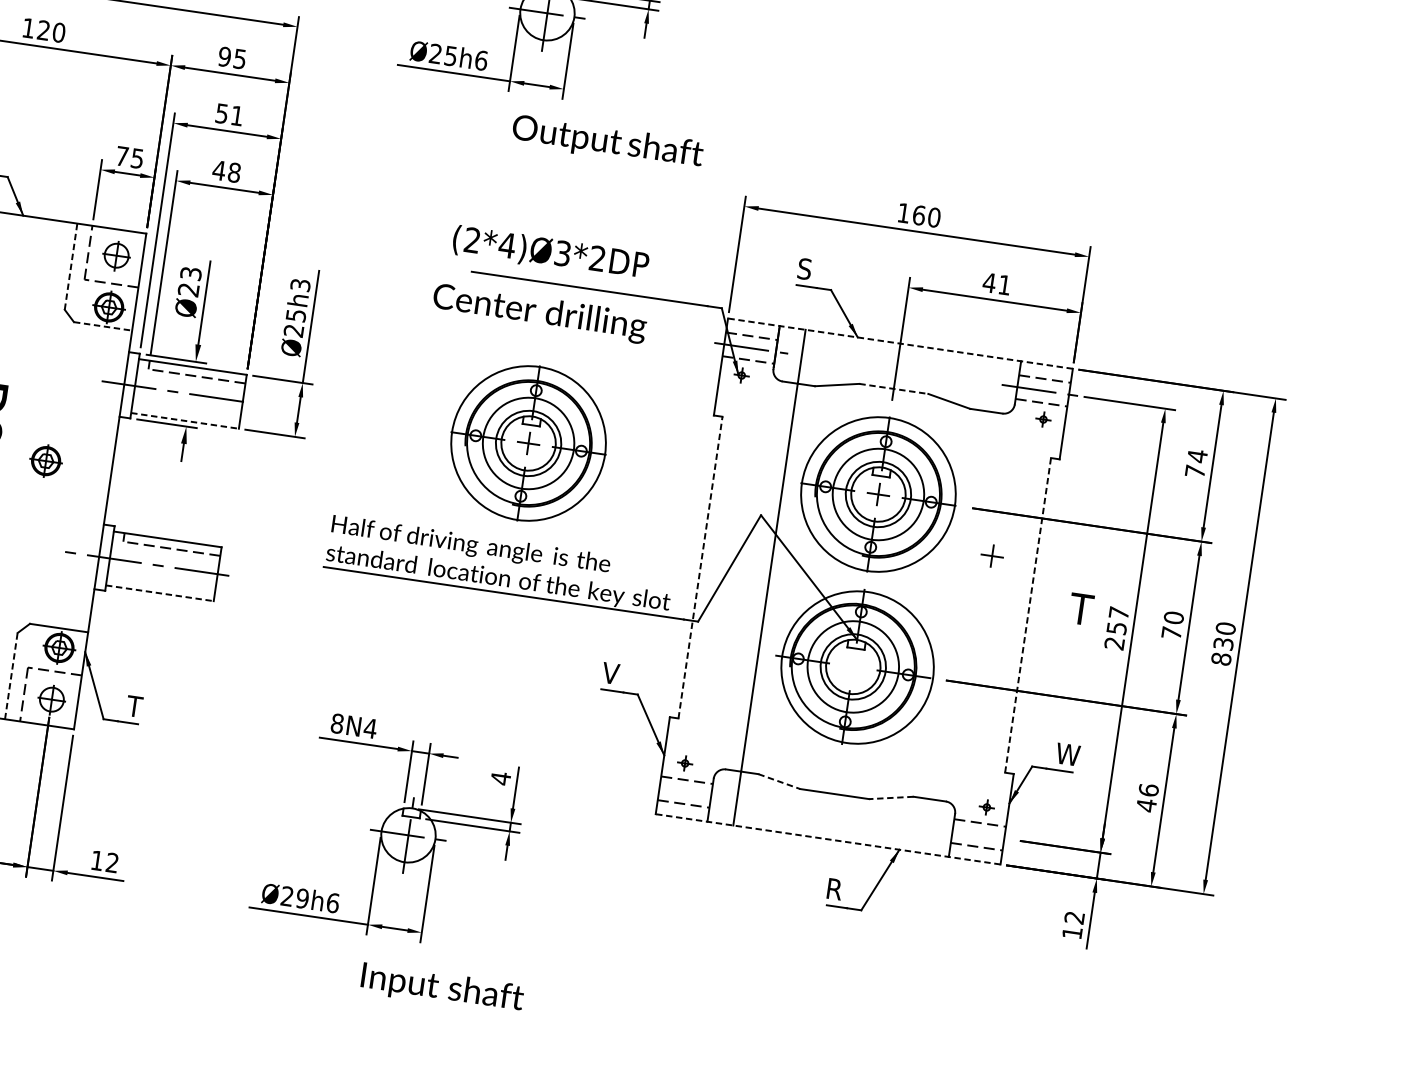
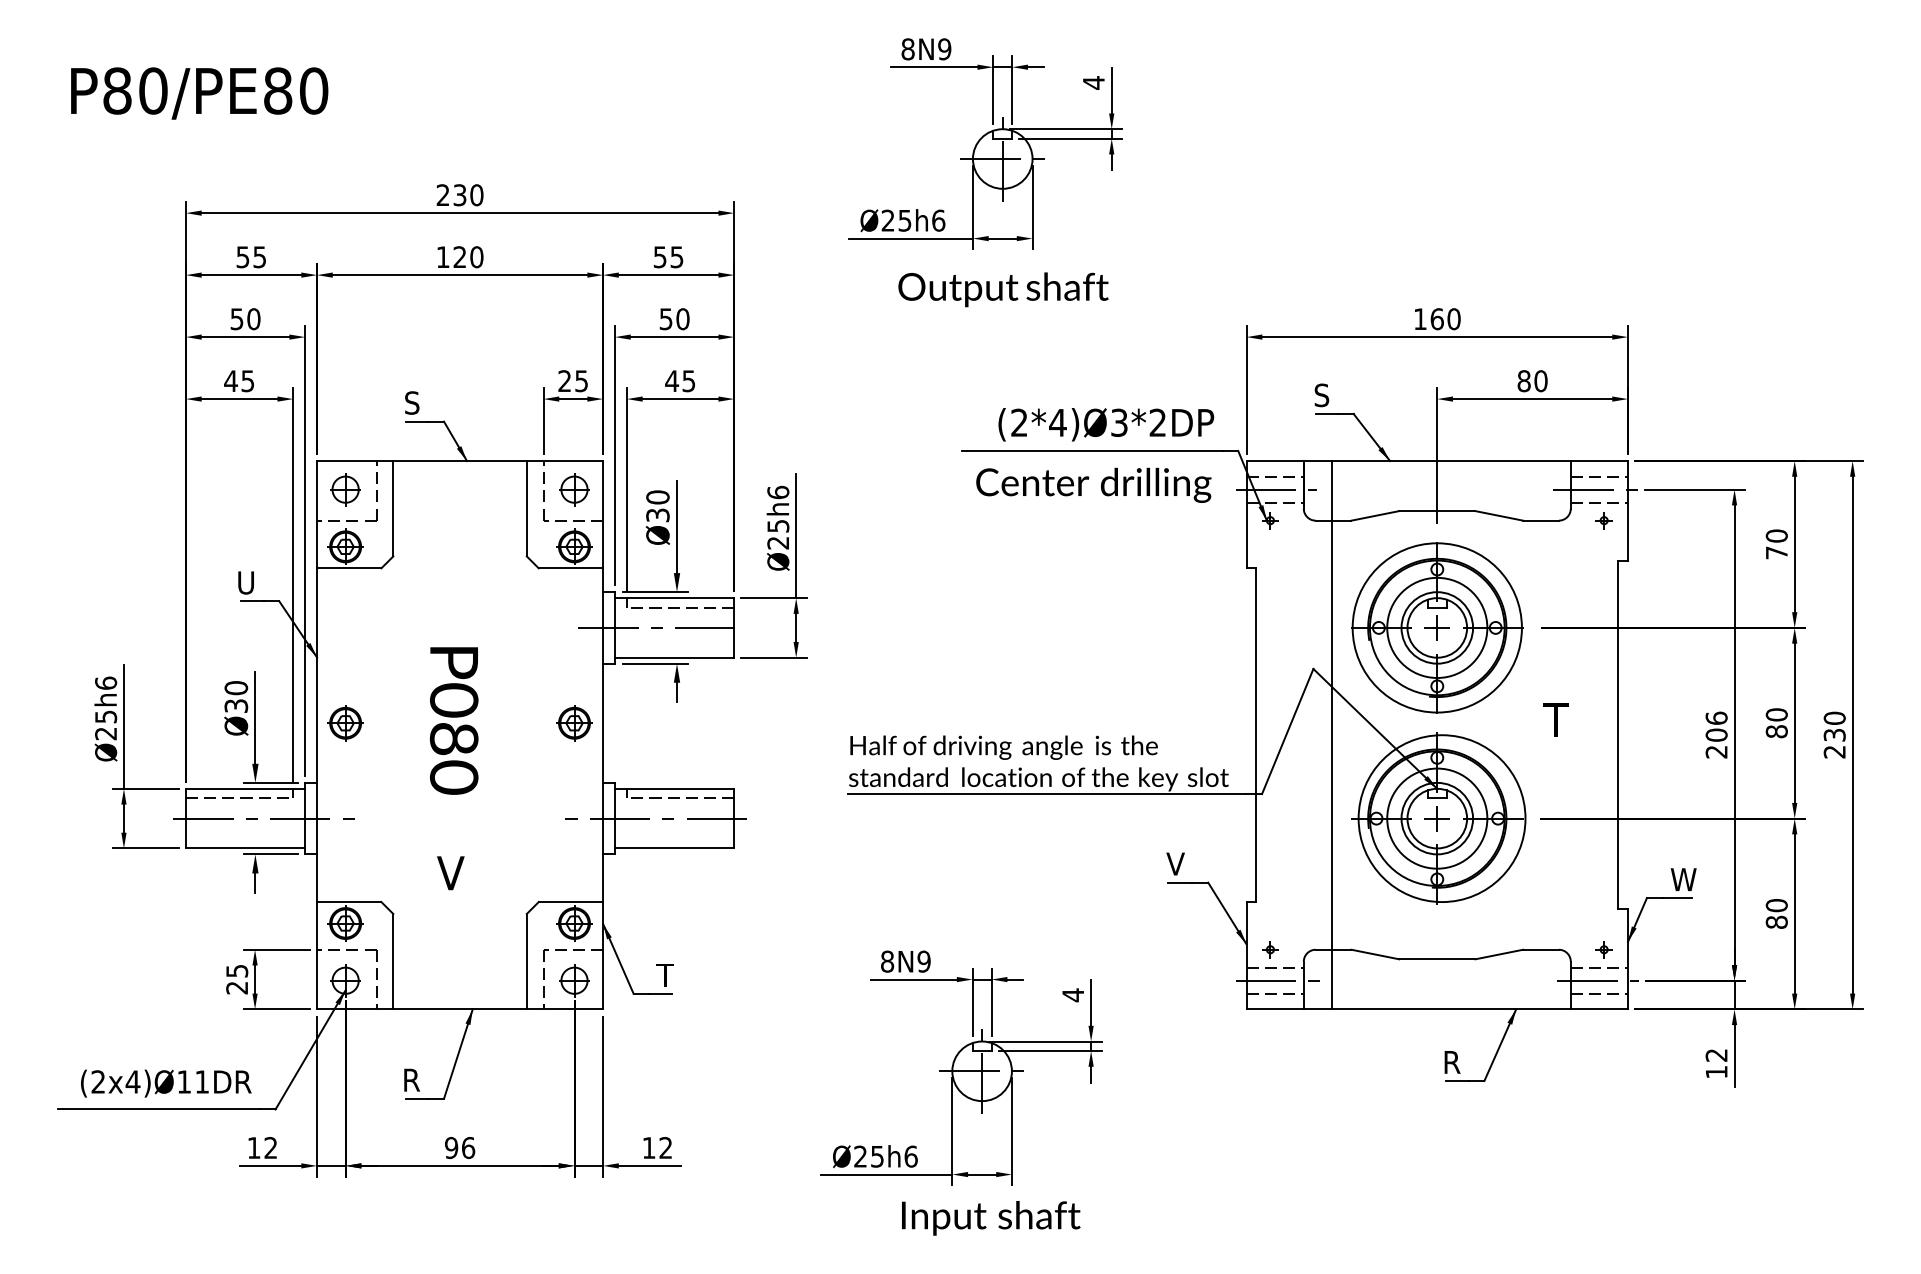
text: (224, 56) -> (659, 256), 95 -> 55
text: (236, 116) -> (682, 319), 51 -> 50
text: (607, 142) -> (1003, 289), moved
text: (122, 155) -> (564, 380), 75 -> 25
text: (234, 172) -> (688, 381), 48 -> 45
text: (550, 253) -> (1106, 424), moved
line: (70, 266) -> (526, 508), dashed -> solid
text: (189, 281) -> (657, 506), Ø23 -> Ø30
text: (997, 284) -> (1532, 381), 41 -> 80
text: (300, 285) -> (778, 492), Ø25h3 -> Ø25h6
text: (539, 312) -> (1093, 484), moved
line: (103, 326) -> (571, 568), dashed -> solid
line: (900, 344) -> (1437, 461), dashed -> solid
line: (893, 389) -> (1437, 511), dashed -> solid
line: (184, 420) -> (674, 657), dashed -> solid
part: (528, 443) -> (1050, 627), removed
text: (1197, 456) -> (1776, 536), 74 -> 70
part: (46, 461) -> (574, 723), moved
part: (991, 555) -> (1436, 818), moved
line: (700, 567) -> (1256, 735), dashed -> solid
line: (159, 593) -> (674, 848), dashed -> solid
text: (1080, 608) -> (1555, 719), moved
line: (1028, 614) -> (1618, 734), dashed -> solid
text: (1117, 620) -> (1716, 726), 257 -> 206
text: (1171, 632) -> (1776, 731), 70 -> 80
text: (1221, 658) -> (1834, 751), 830 -> 230
line: (11, 675) -> (526, 961), dashed -> solid
text: (370, 728) -> (924, 961), 8N4 -> 8N9
line: (779, 781) -> (1375, 954), dashed -> solid
line: (687, 792) -> (1277, 980), added
line: (890, 797) -> (1498, 954), dashed -> solid
text: (1147, 797) -> (1776, 913), 46 -> 80
line: (977, 834) -> (1598, 980), added
line: (828, 839) -> (1437, 1009), dashed -> solid
text: (302, 898) -> (877, 1156), Ø29h6 -> Ø25h6
text: (442, 989) -> (991, 1218), moved

